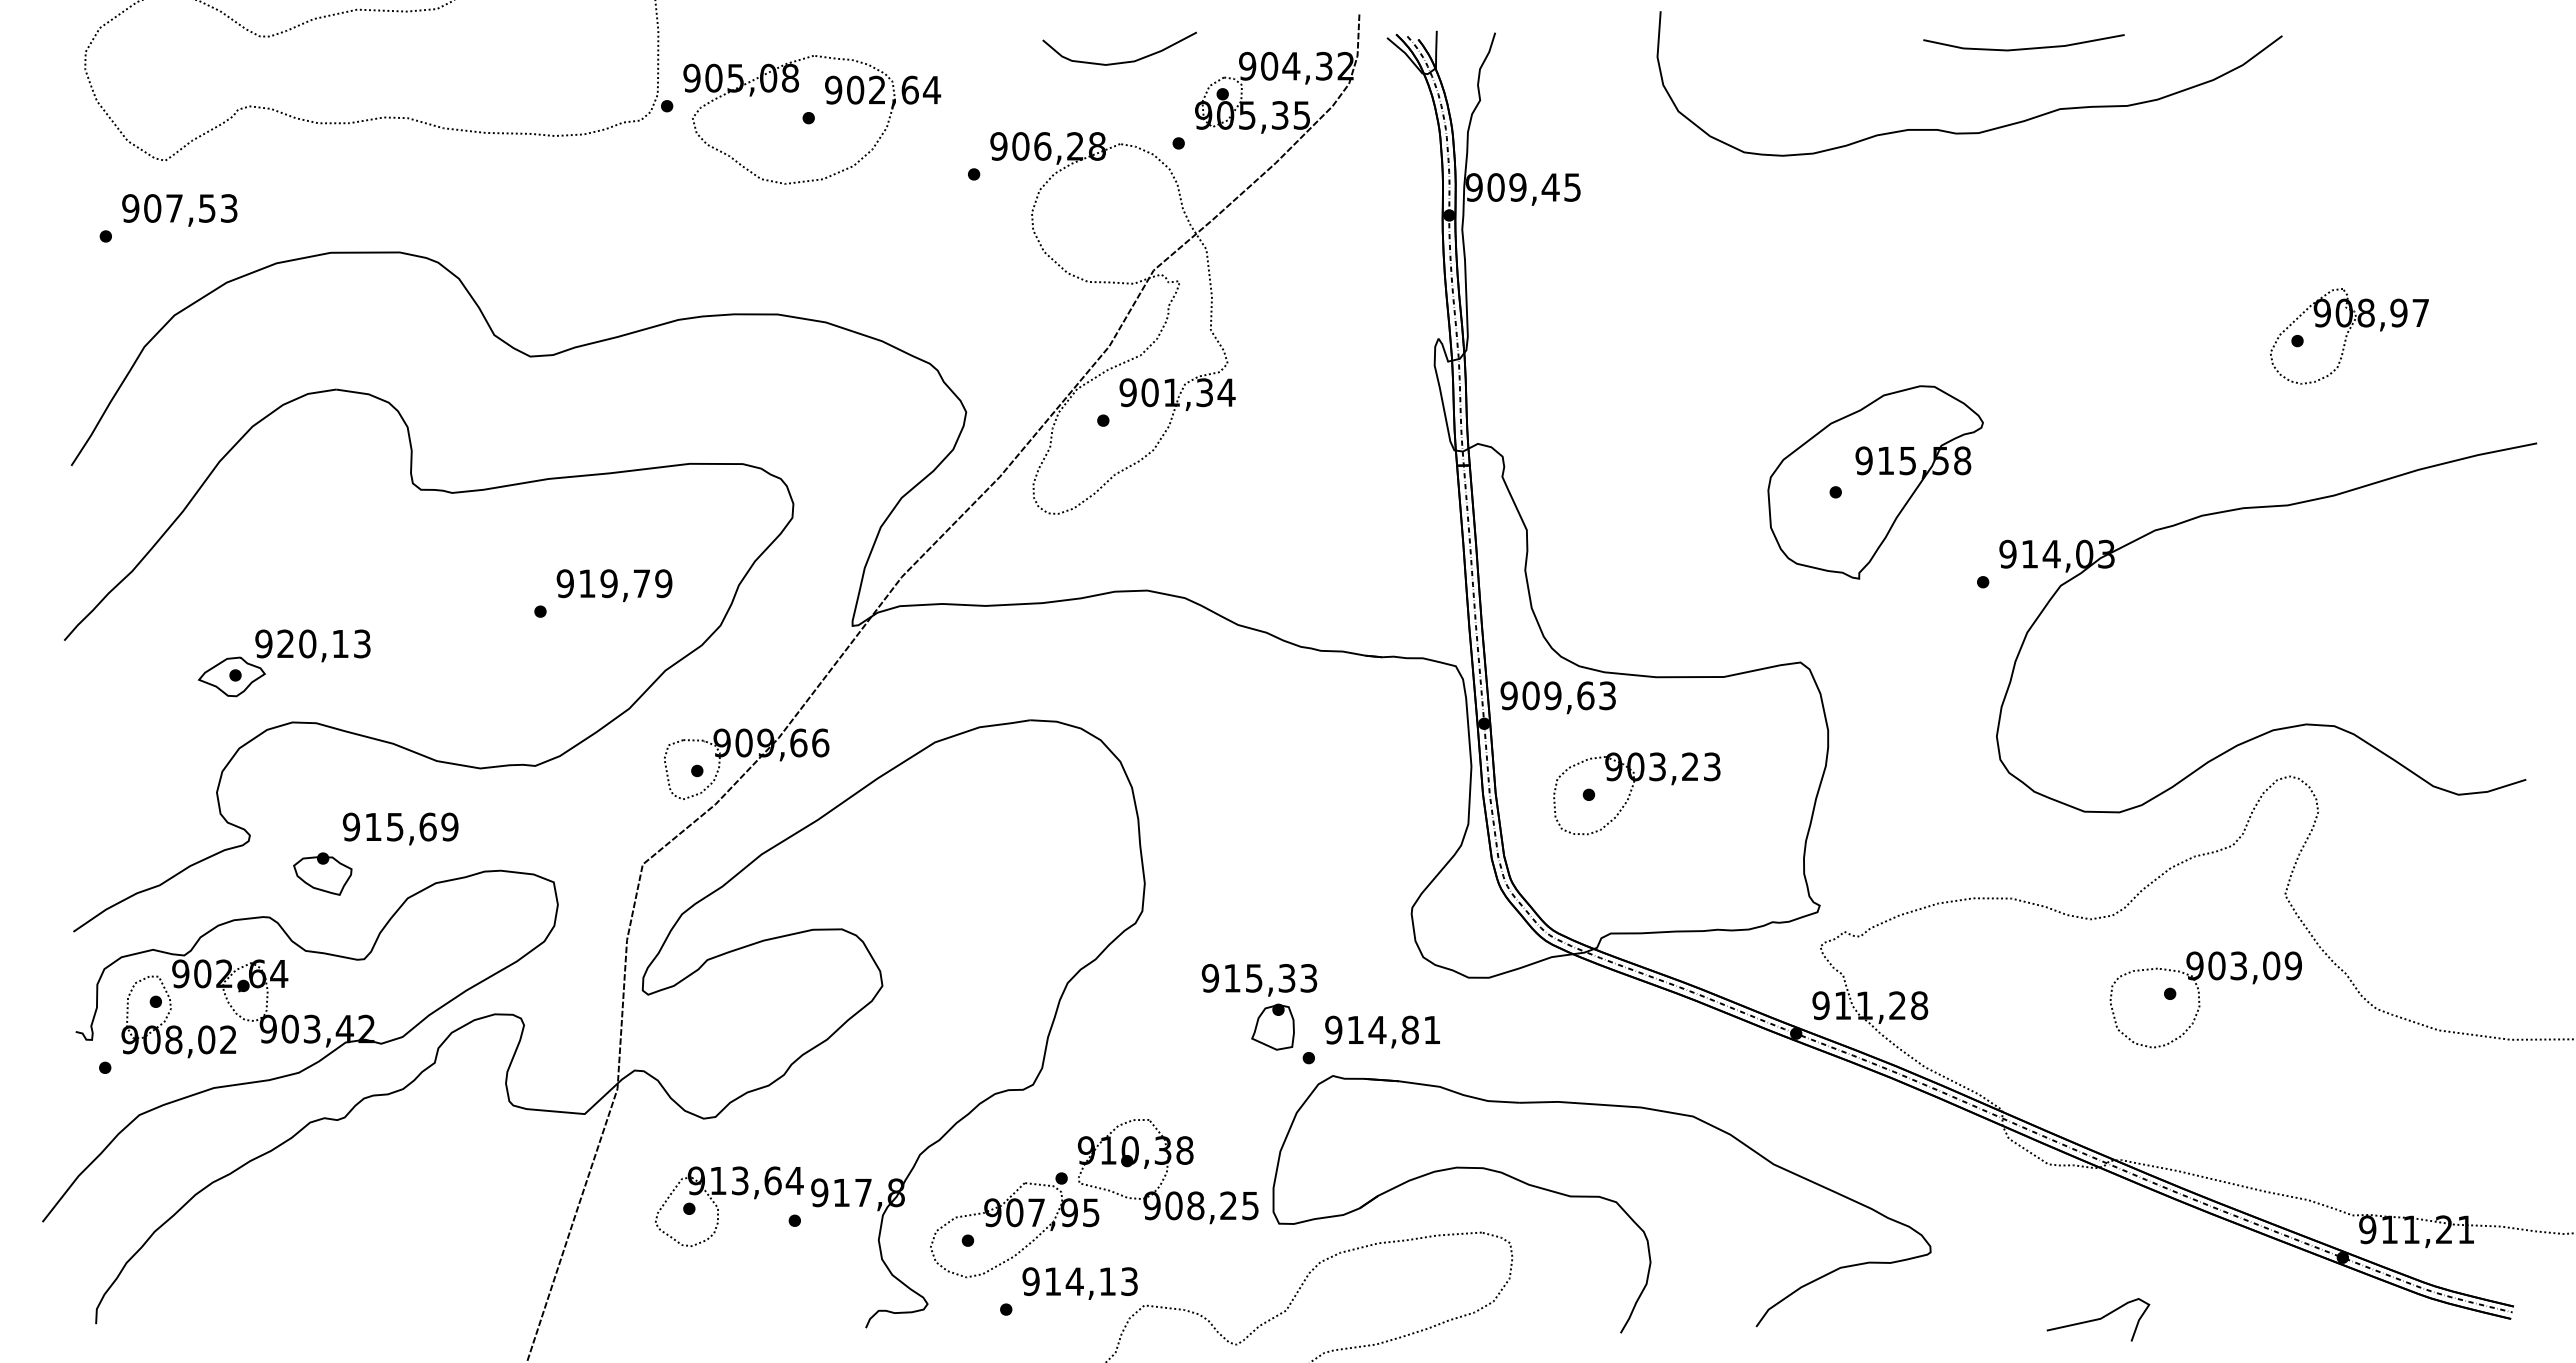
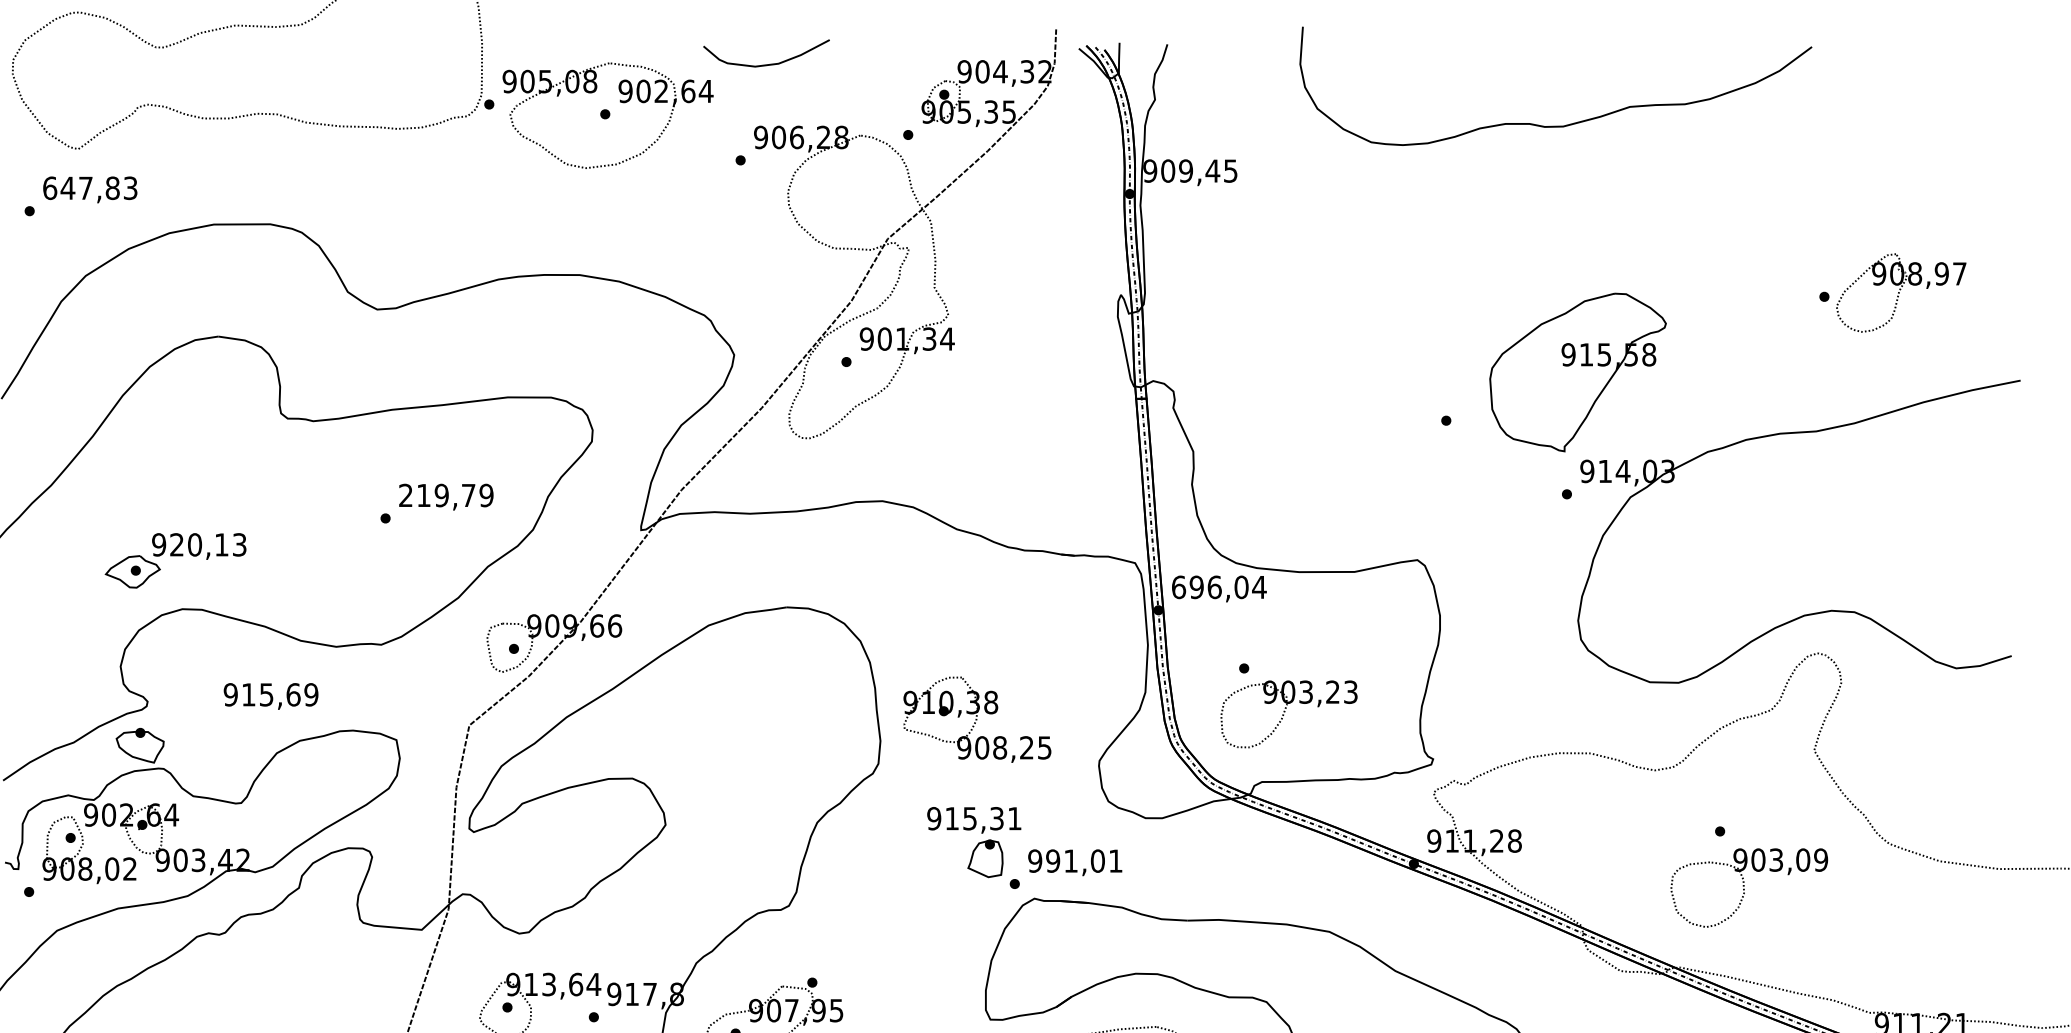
line: (2023, 48) -> (1600, 57), removed
curve: (1123, 61) -> (769, 63), moved
text: (168, 208) -> (80, 188), 907,53 -> 647,83
part: (2349, 336) -> (1901, 293), moved
part: (1875, 482) -> (1577, 372), moved
text: (564, 583) -> (405, 495), 919,79 -> 219,79
text: (1558, 695) -> (1219, 587), 909,63 -> 696,04
part: (1636, 793) -> (1288, 714), moved
part: (322, 873) -> (139, 745), moved
text: (1308, 978) -> (1014, 818), 915,33 -> 915,31
part: (2205, 999) -> (1749, 887), moved
text: (1382, 1029) -> (1075, 860), 914,81 -> 991,01
part: (1168, 1171) -> (977, 719), moved

